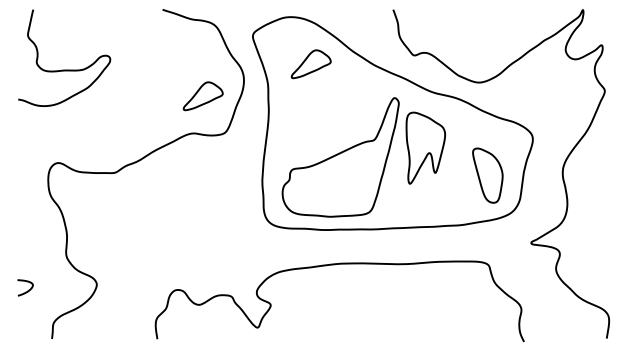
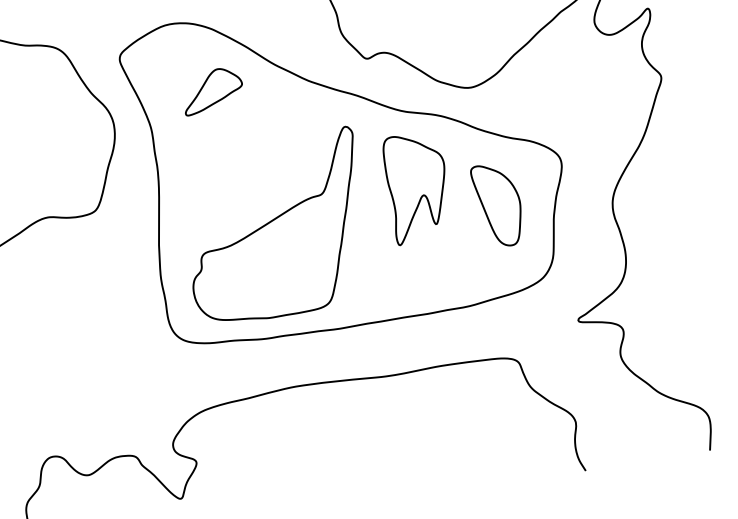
part: (202, 96) -> (54, 159), removed
part: (425, 147) -> (416, 187), moved
part: (487, 175) -> (497, 205), moved

